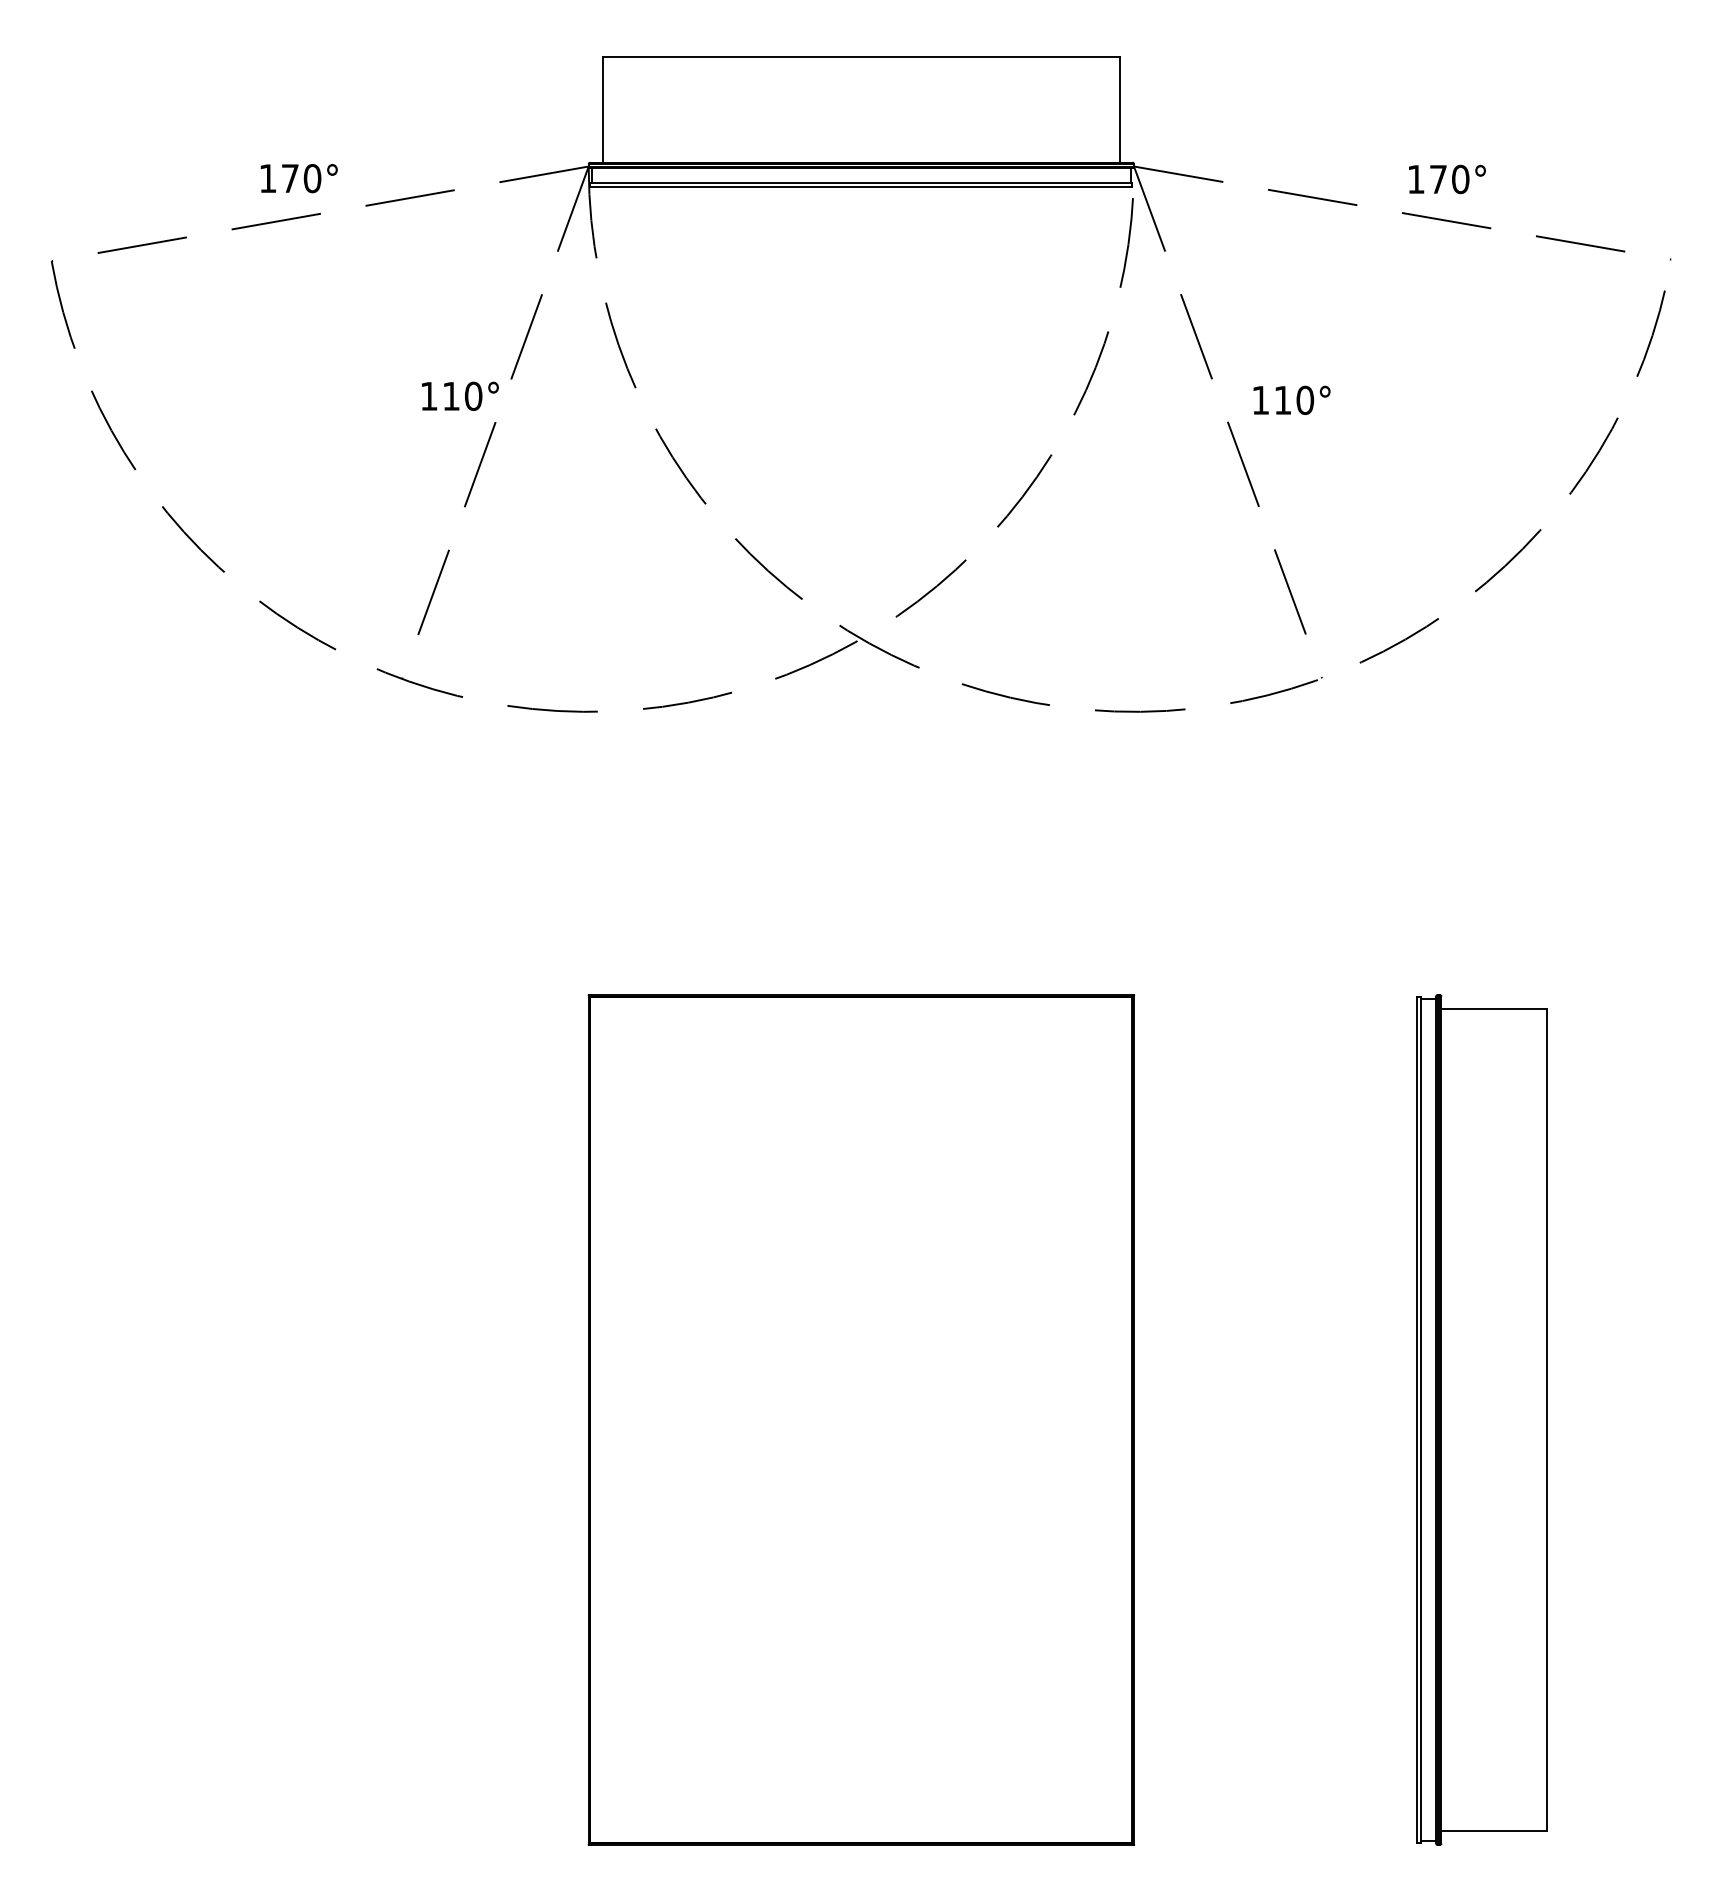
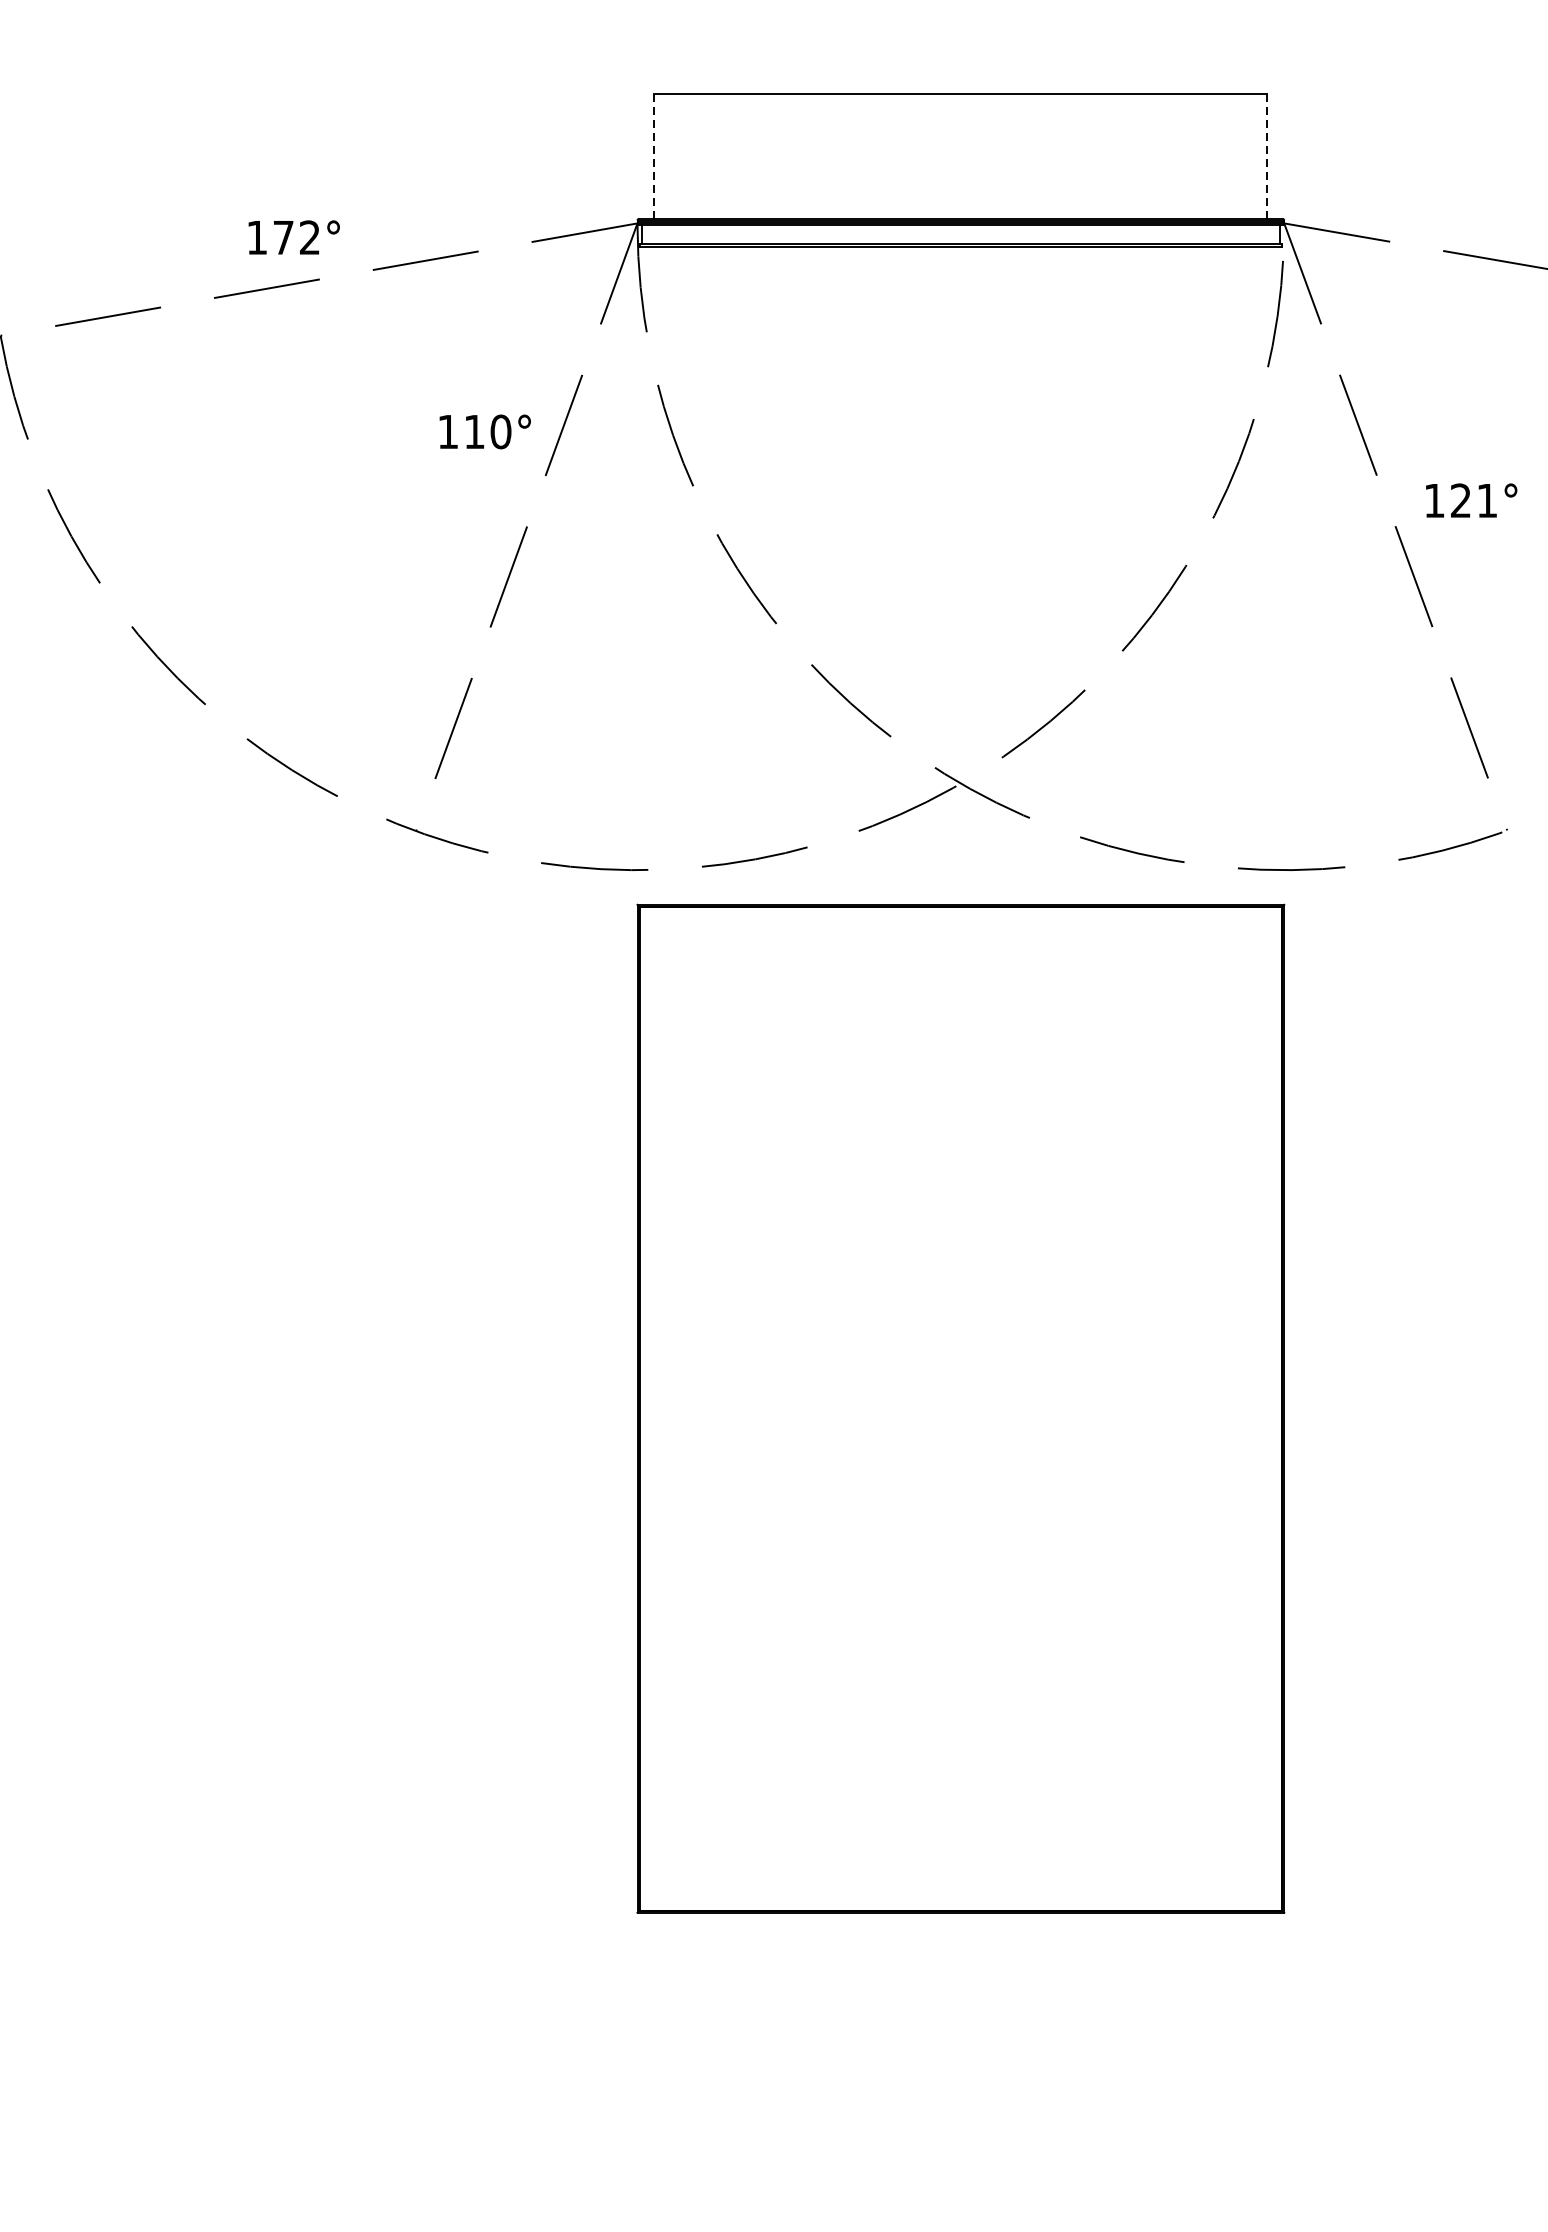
line: (602, 109) -> (653, 155), solid -> dashed
line: (1119, 109) -> (1267, 155), solid -> dashed
text: (312, 178) -> (309, 237), 170° -> 172°
text: (460, 395) -> (485, 430), moved
text: (1294, 400) -> (1474, 500), 110° -> 121°
part: (860, 1419) -> (959, 1408), moved

